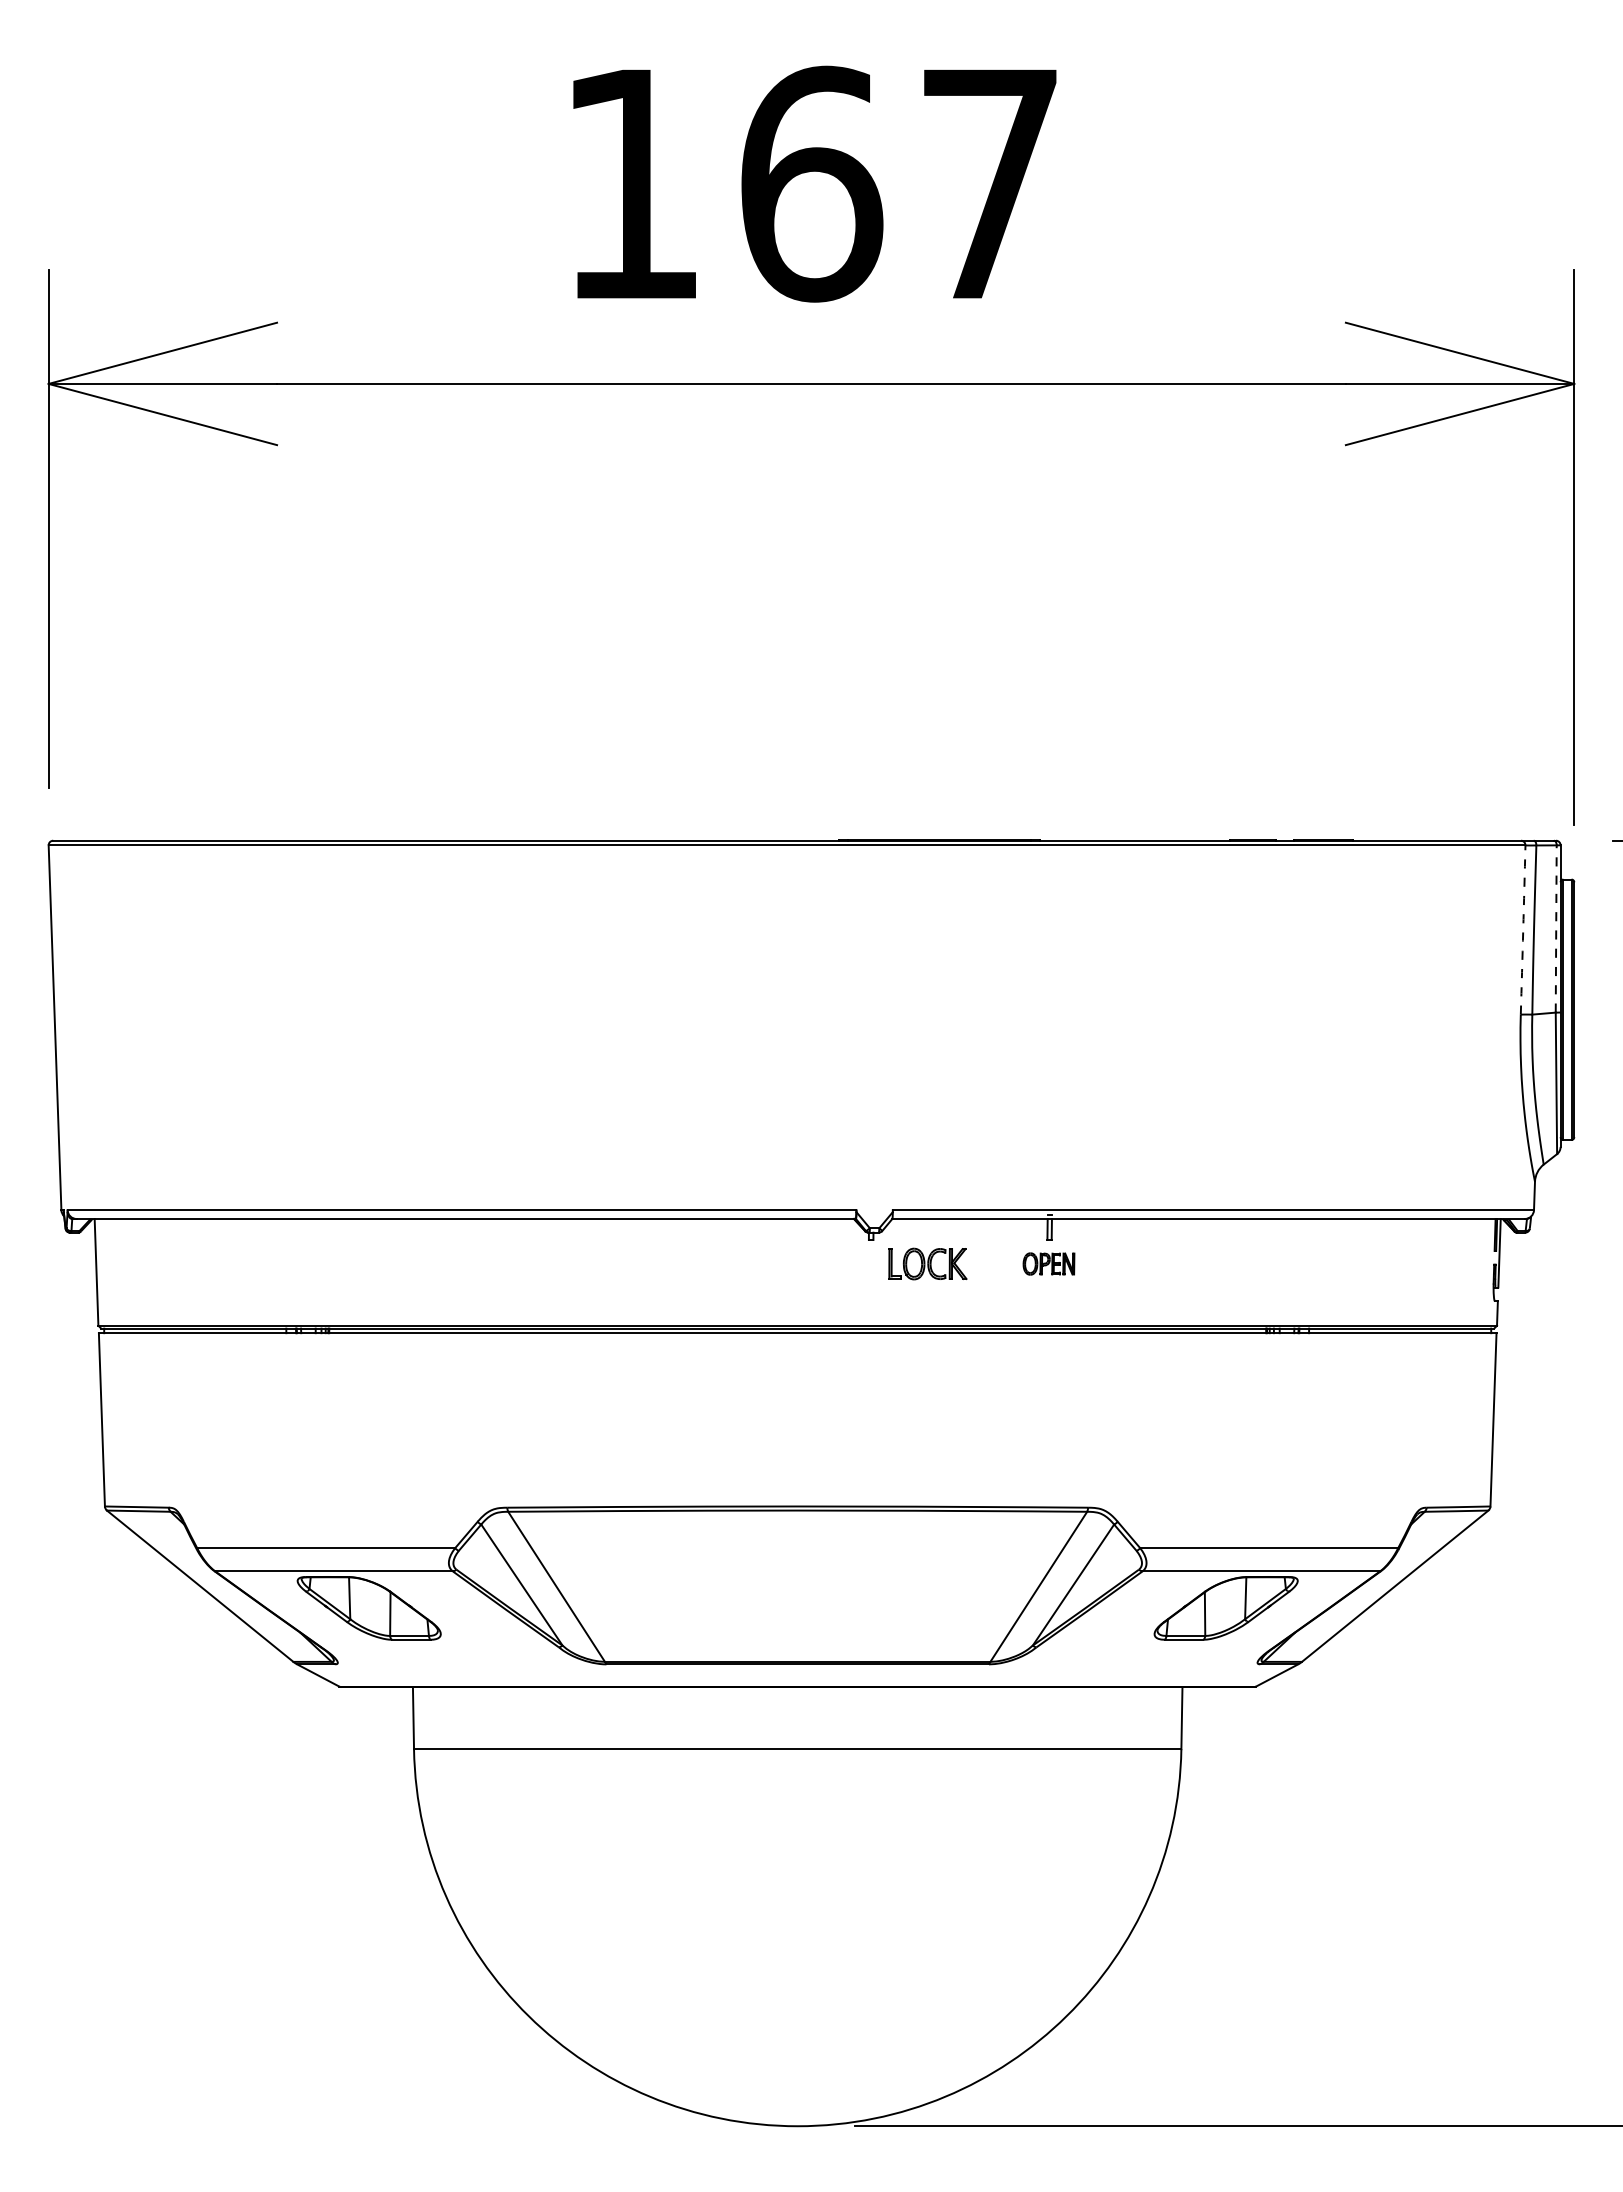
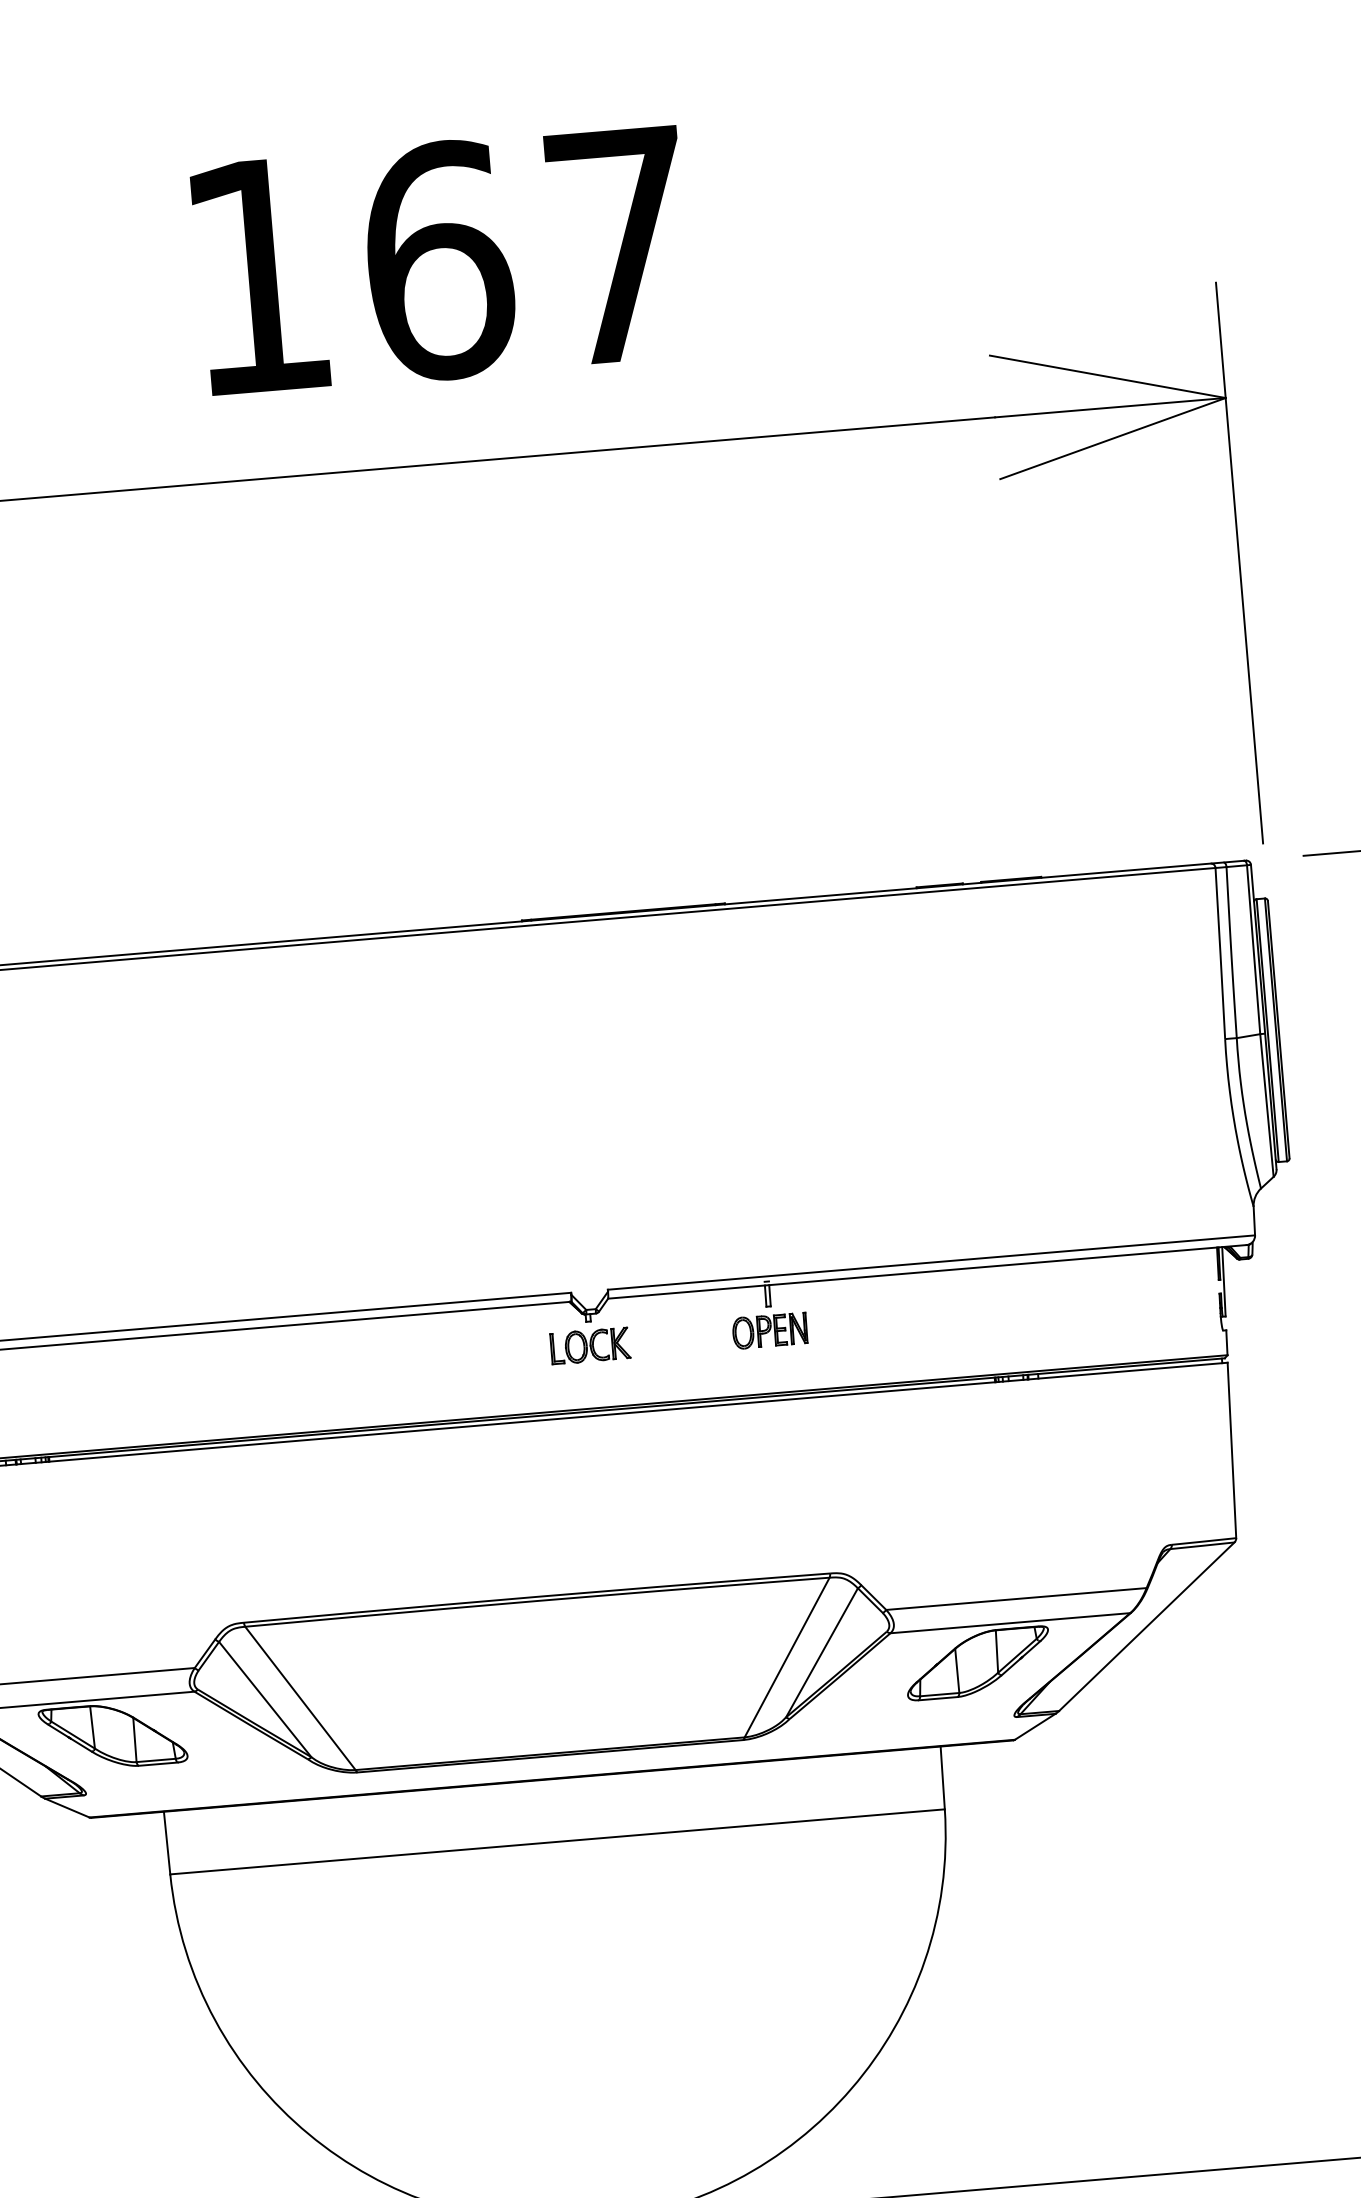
line: (1556, 929) -> (1253, 950), dashed -> solid
arc: (1523, 930) -> (1220, 954), dashed -> solid
part: (927, 1263) -> (589, 1345), moved
part: (1048, 1263) -> (769, 1330), size x1.43

